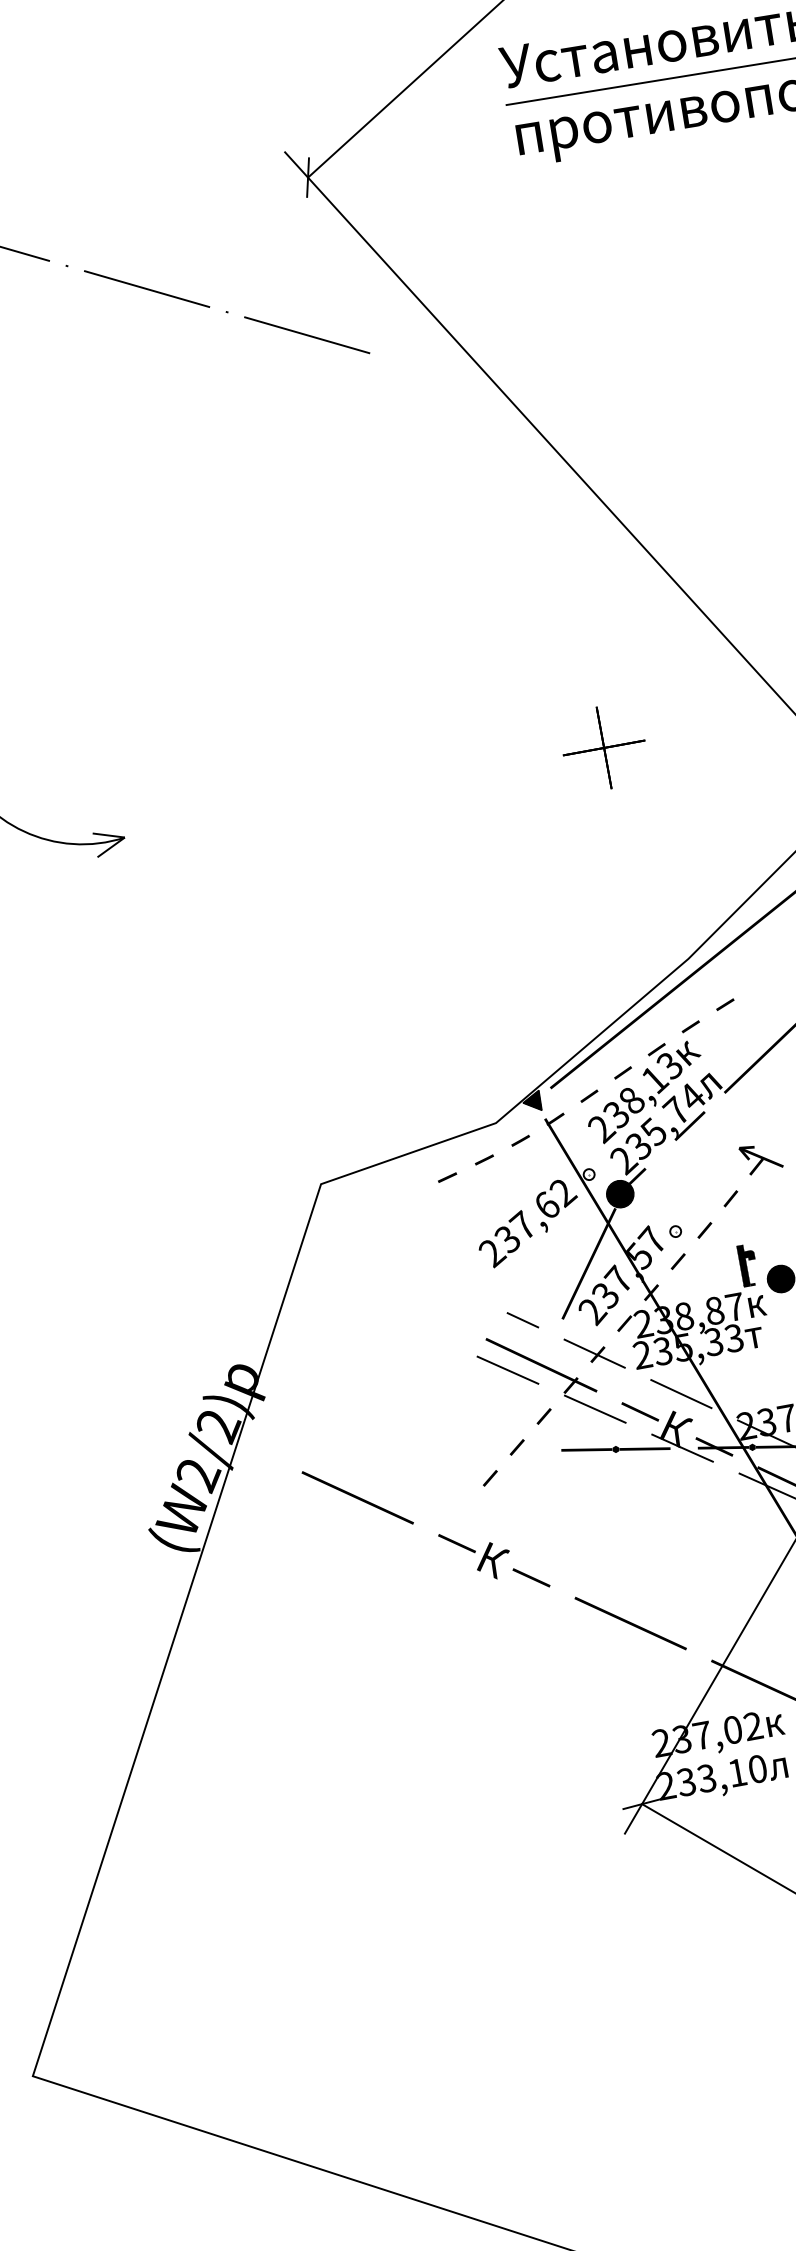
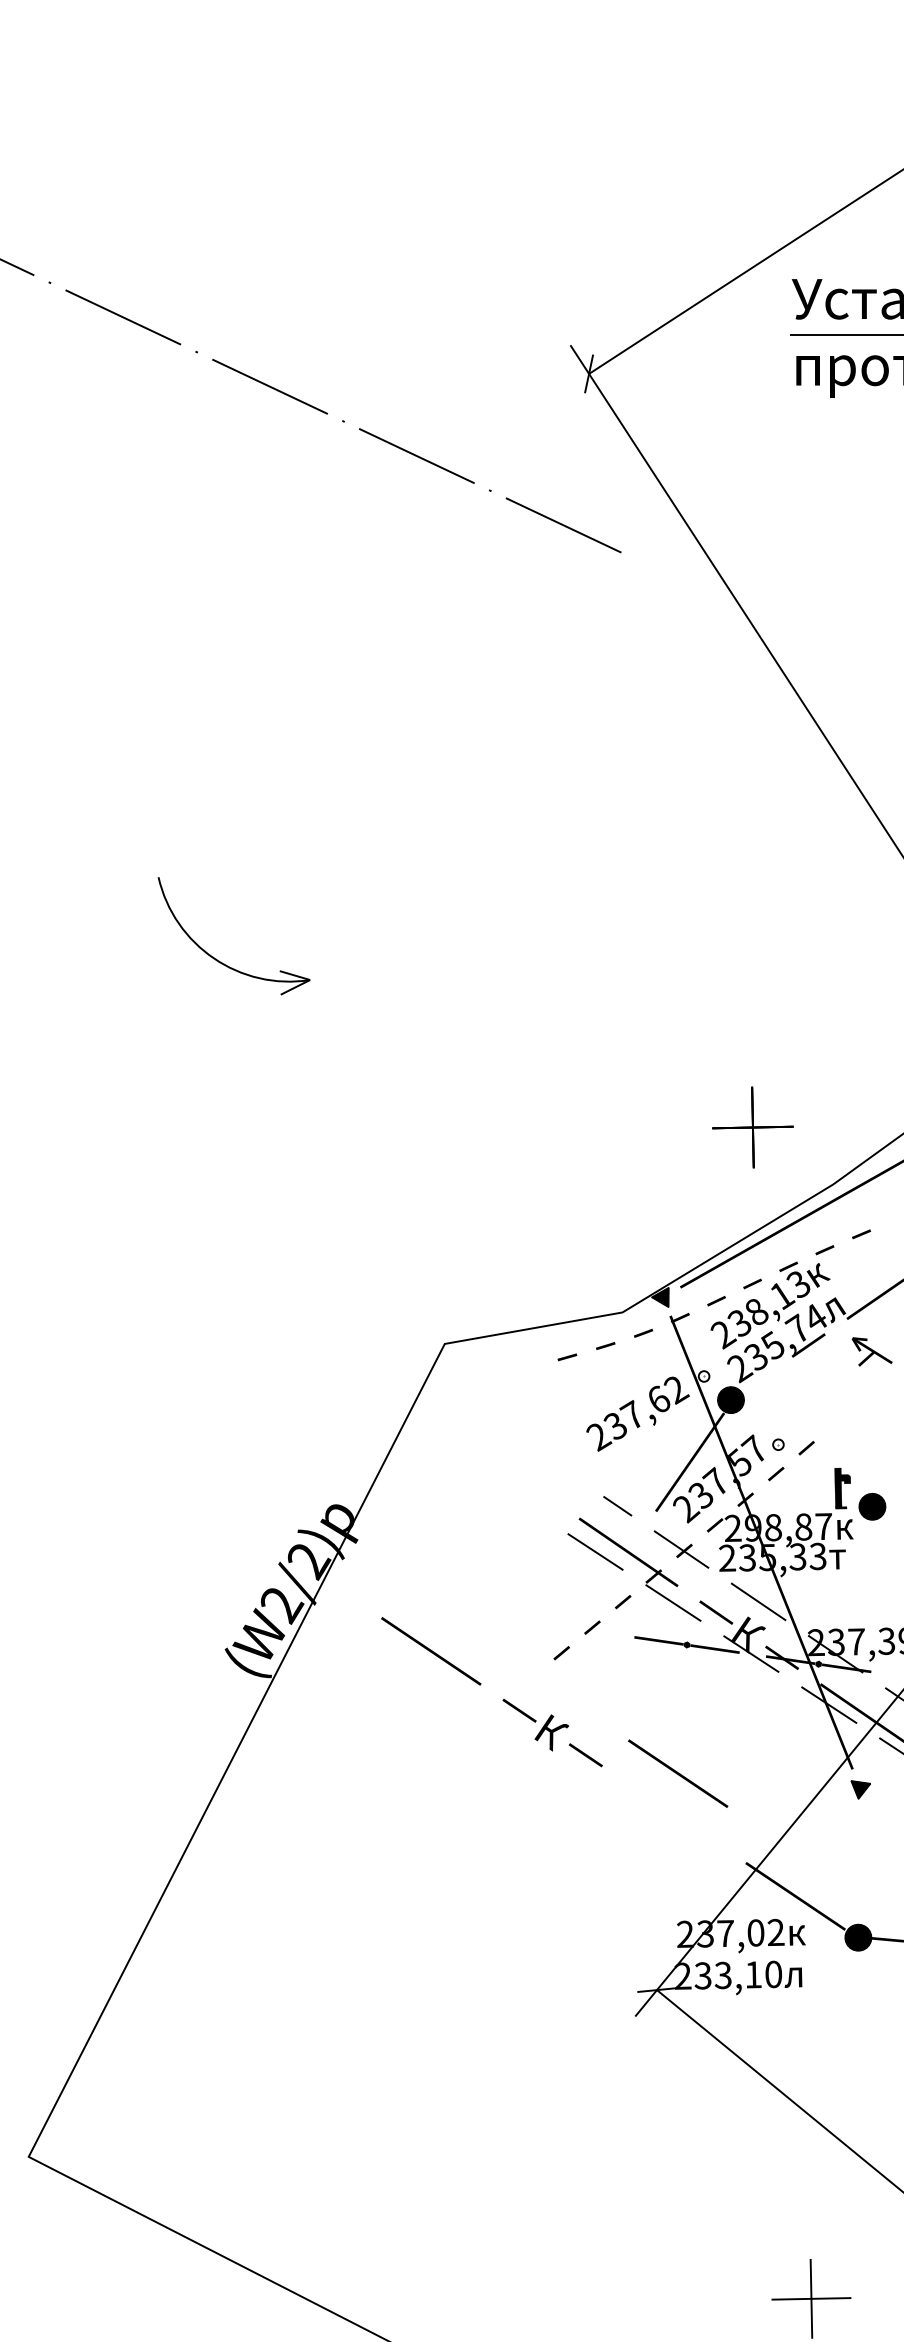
part: (603, 748) -> (752, 1127), moved
part: (760, 1158) -> (871, 1351), moved
fill: (632, 1184) -> (744, 1392), removed
fill: (730, 1198) -> (836, 1421), removed
text: (662, 1319) -> (752, 1527), 238,87 -> 298,87
line: (631, 1623) -> (678, 1773), moved

